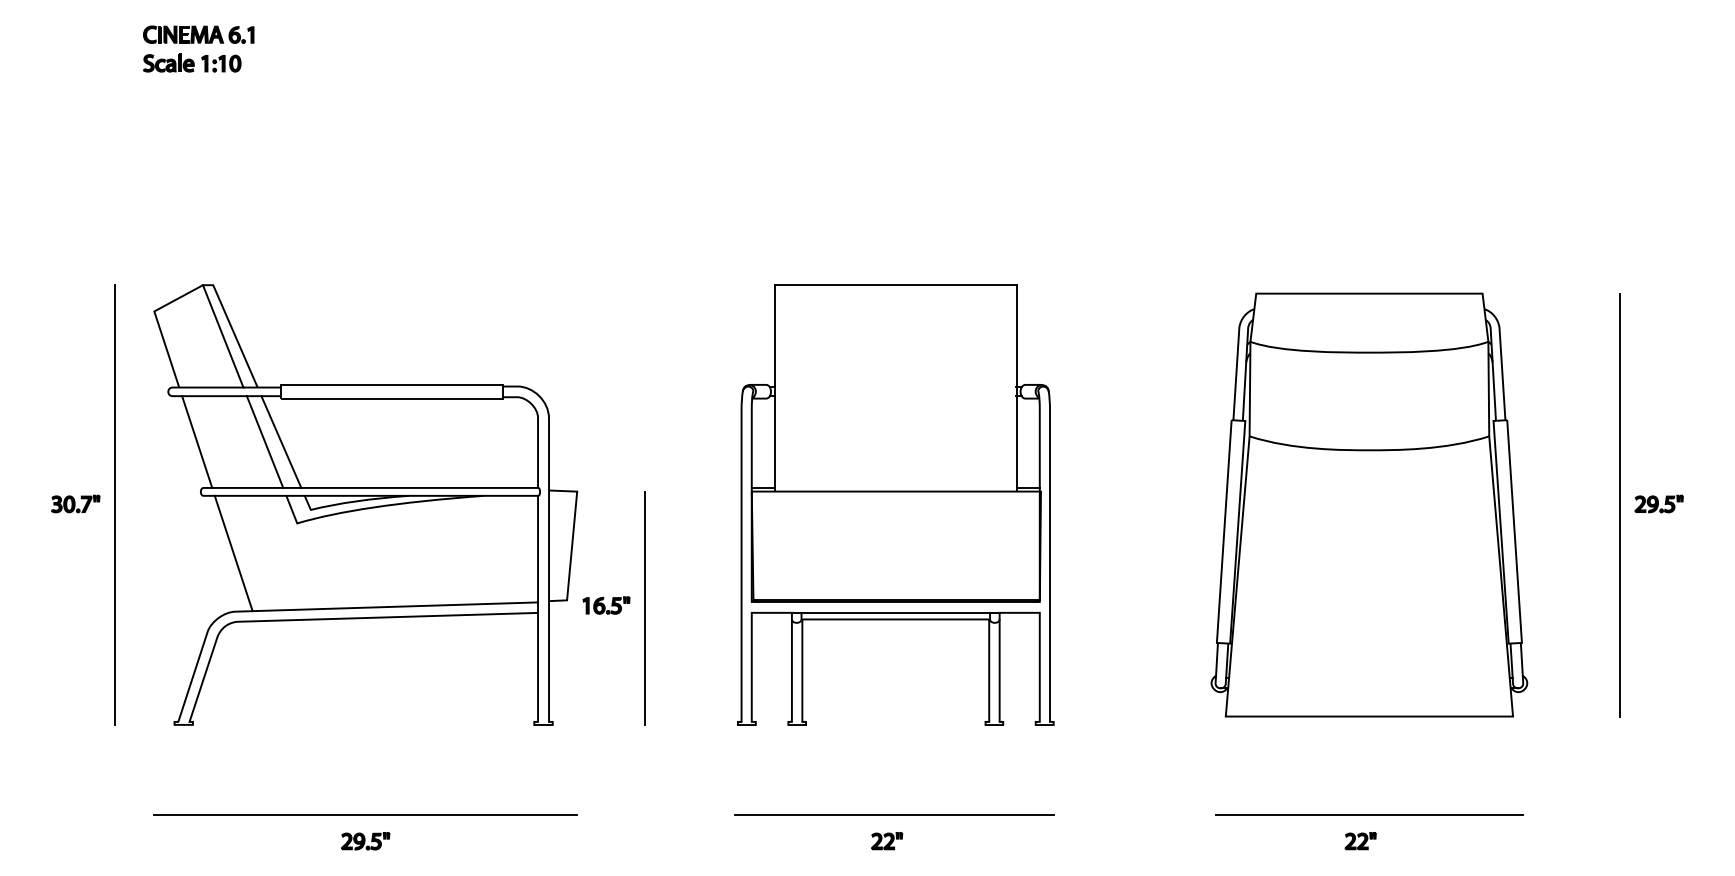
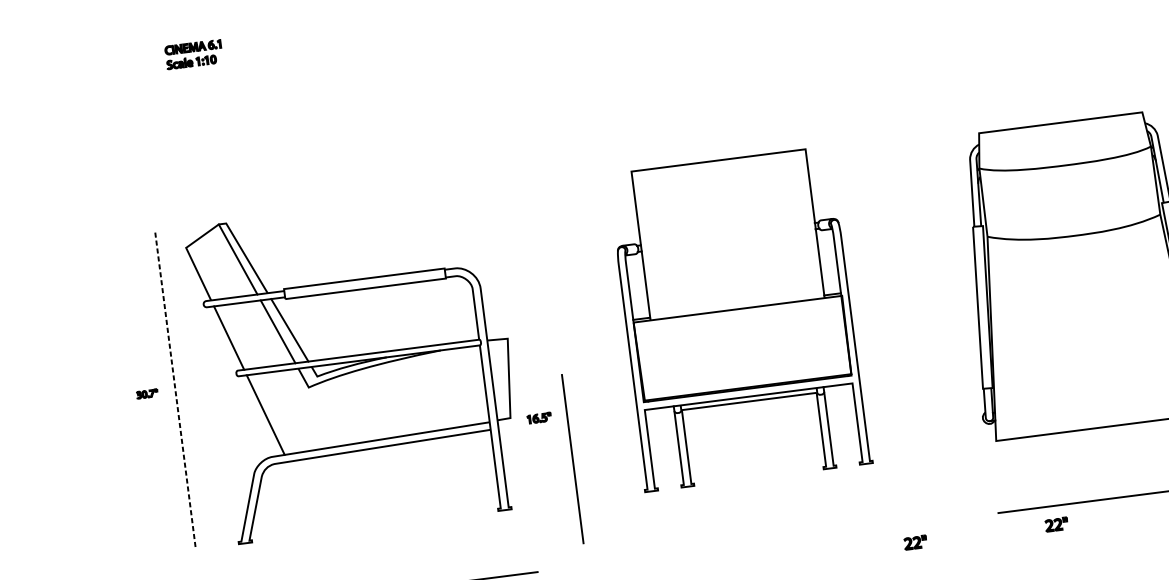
part: (198, 48) -> (193, 54), size x0.7
part: (75, 503) -> (147, 393), size x0.6
line: (114, 505) -> (175, 391), solid -> dashed
part: (606, 605) -> (539, 418), size x0.7
line: (644, 608) -> (572, 459), moved
line: (894, 815) -> (766, 542), removed
part: (887, 841) -> (915, 542), moved
part: (1360, 841) -> (1056, 524), moved

